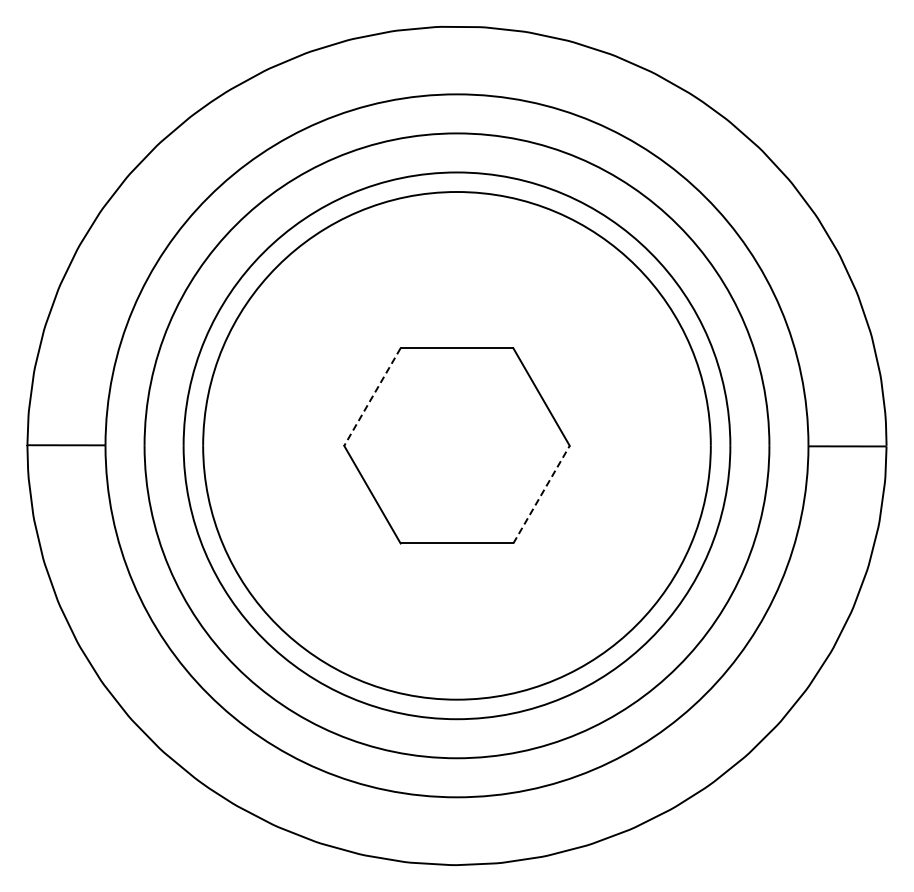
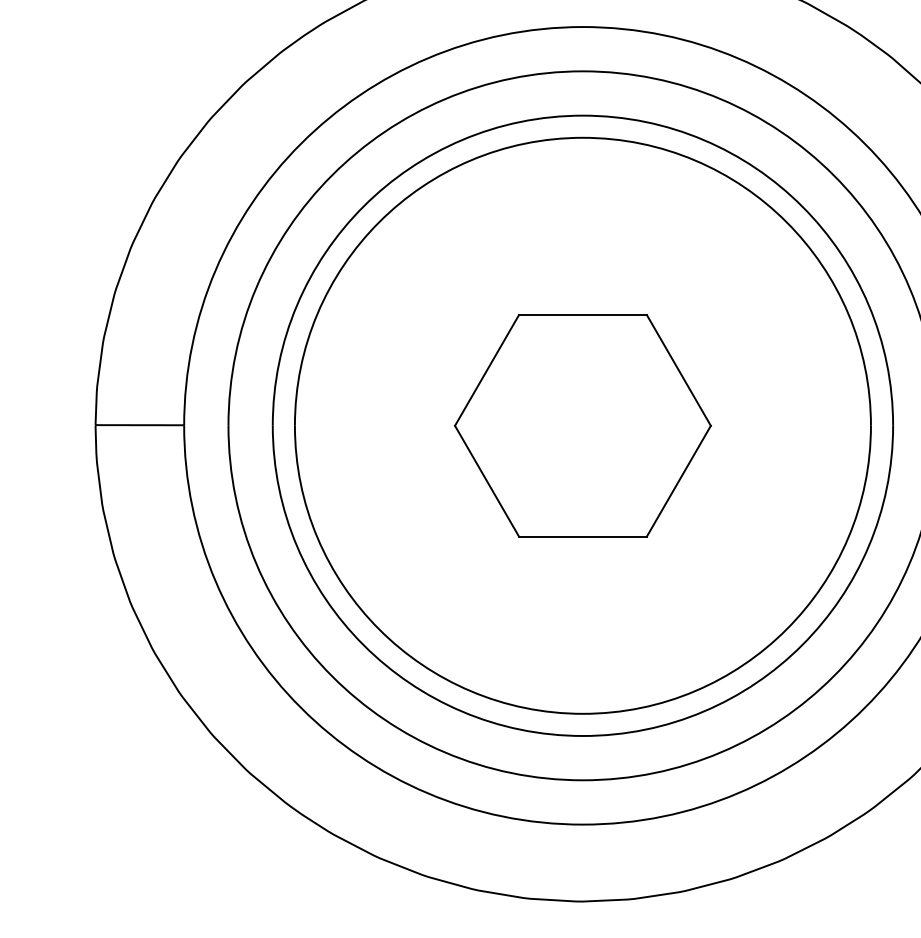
line: (372, 397) -> (487, 370), dashed -> solid
line: (541, 494) -> (678, 481), dashed -> solid

